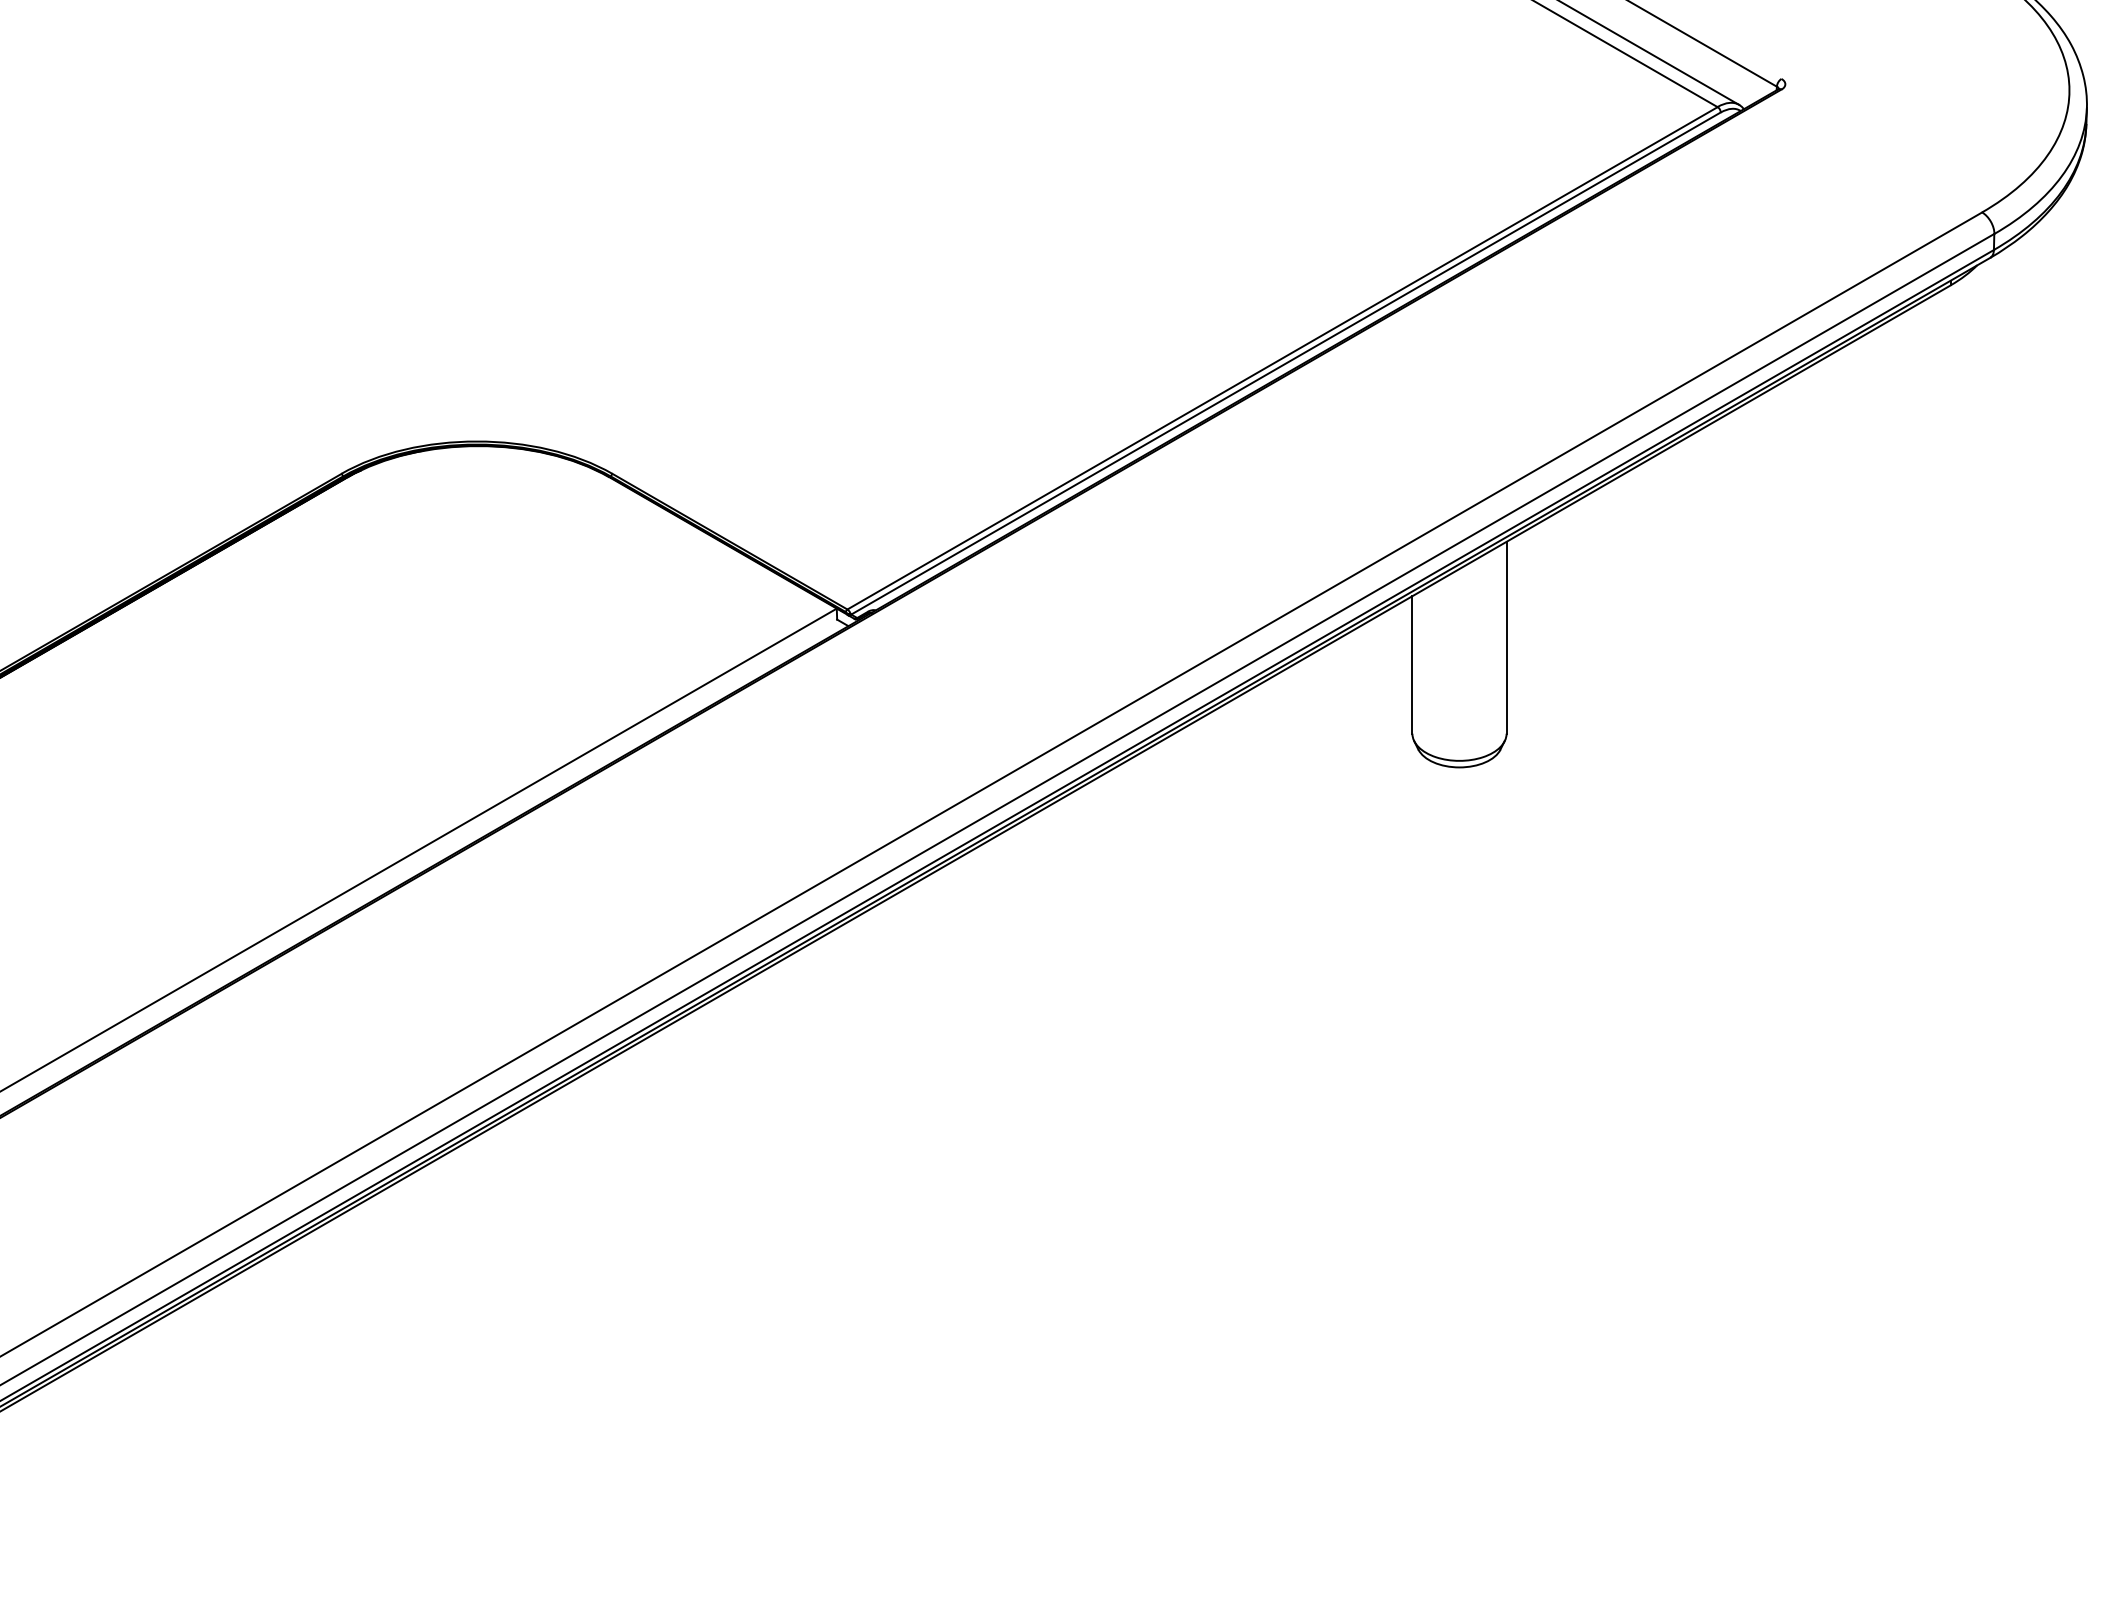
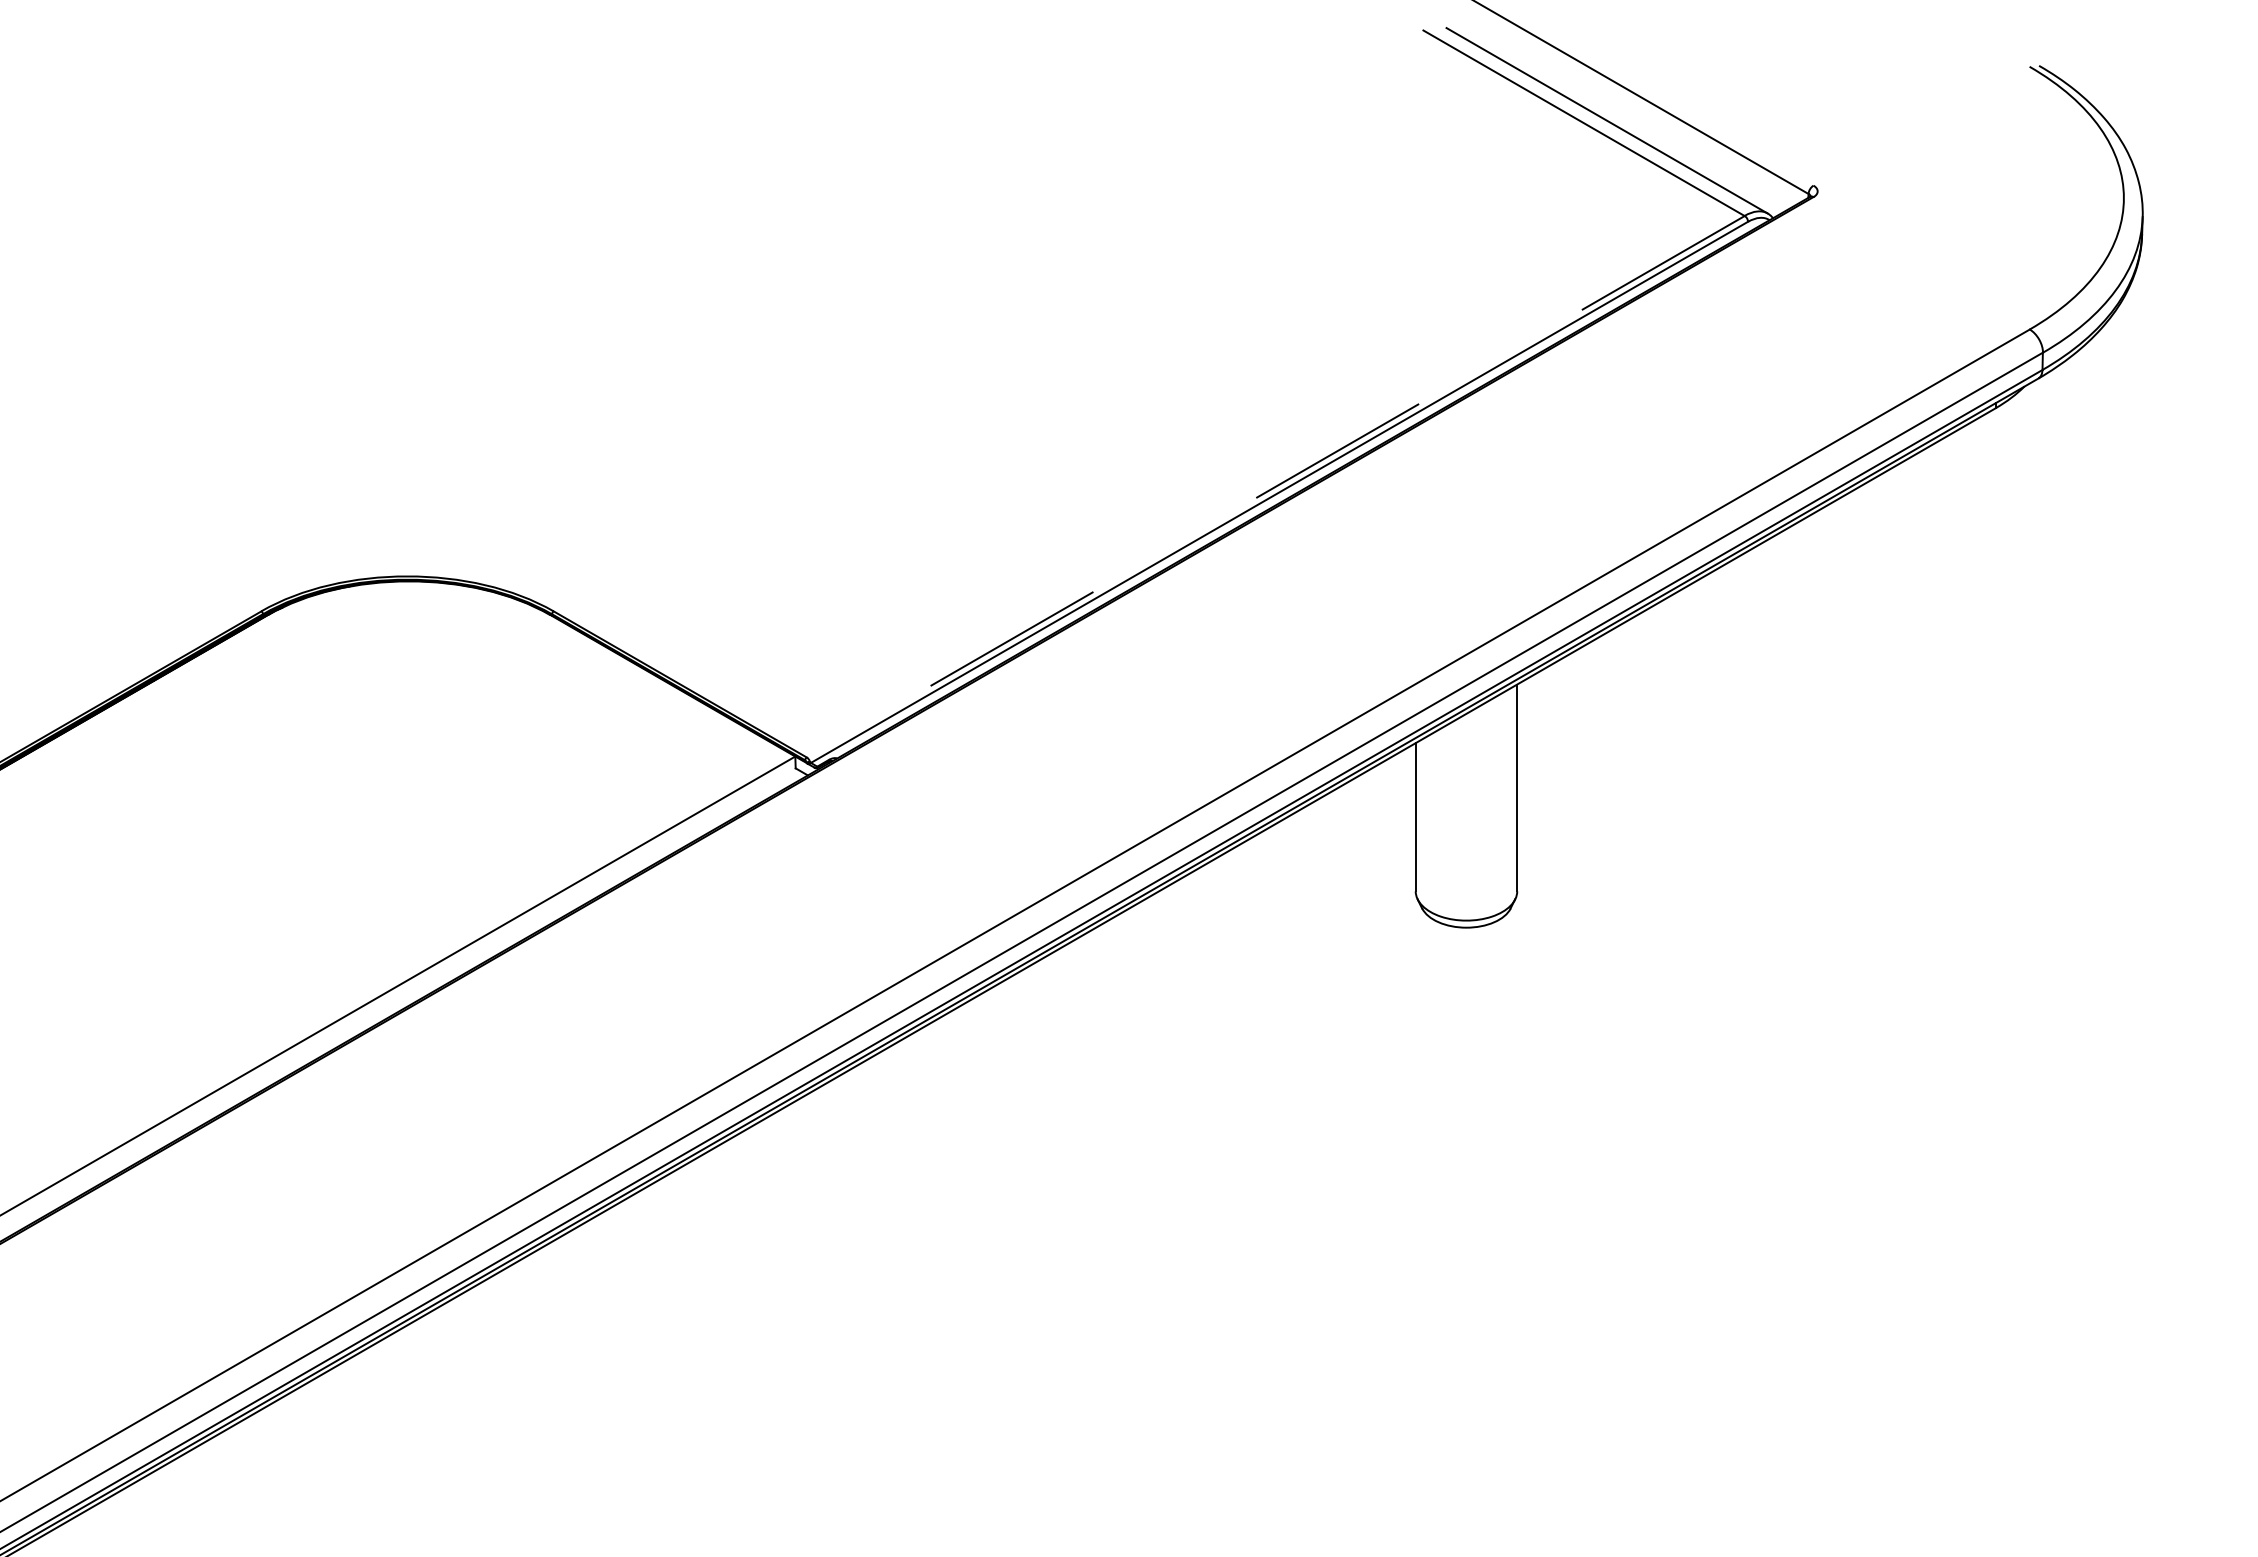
line: (1282, 358) -> (1275, 486), solid -> dashed

